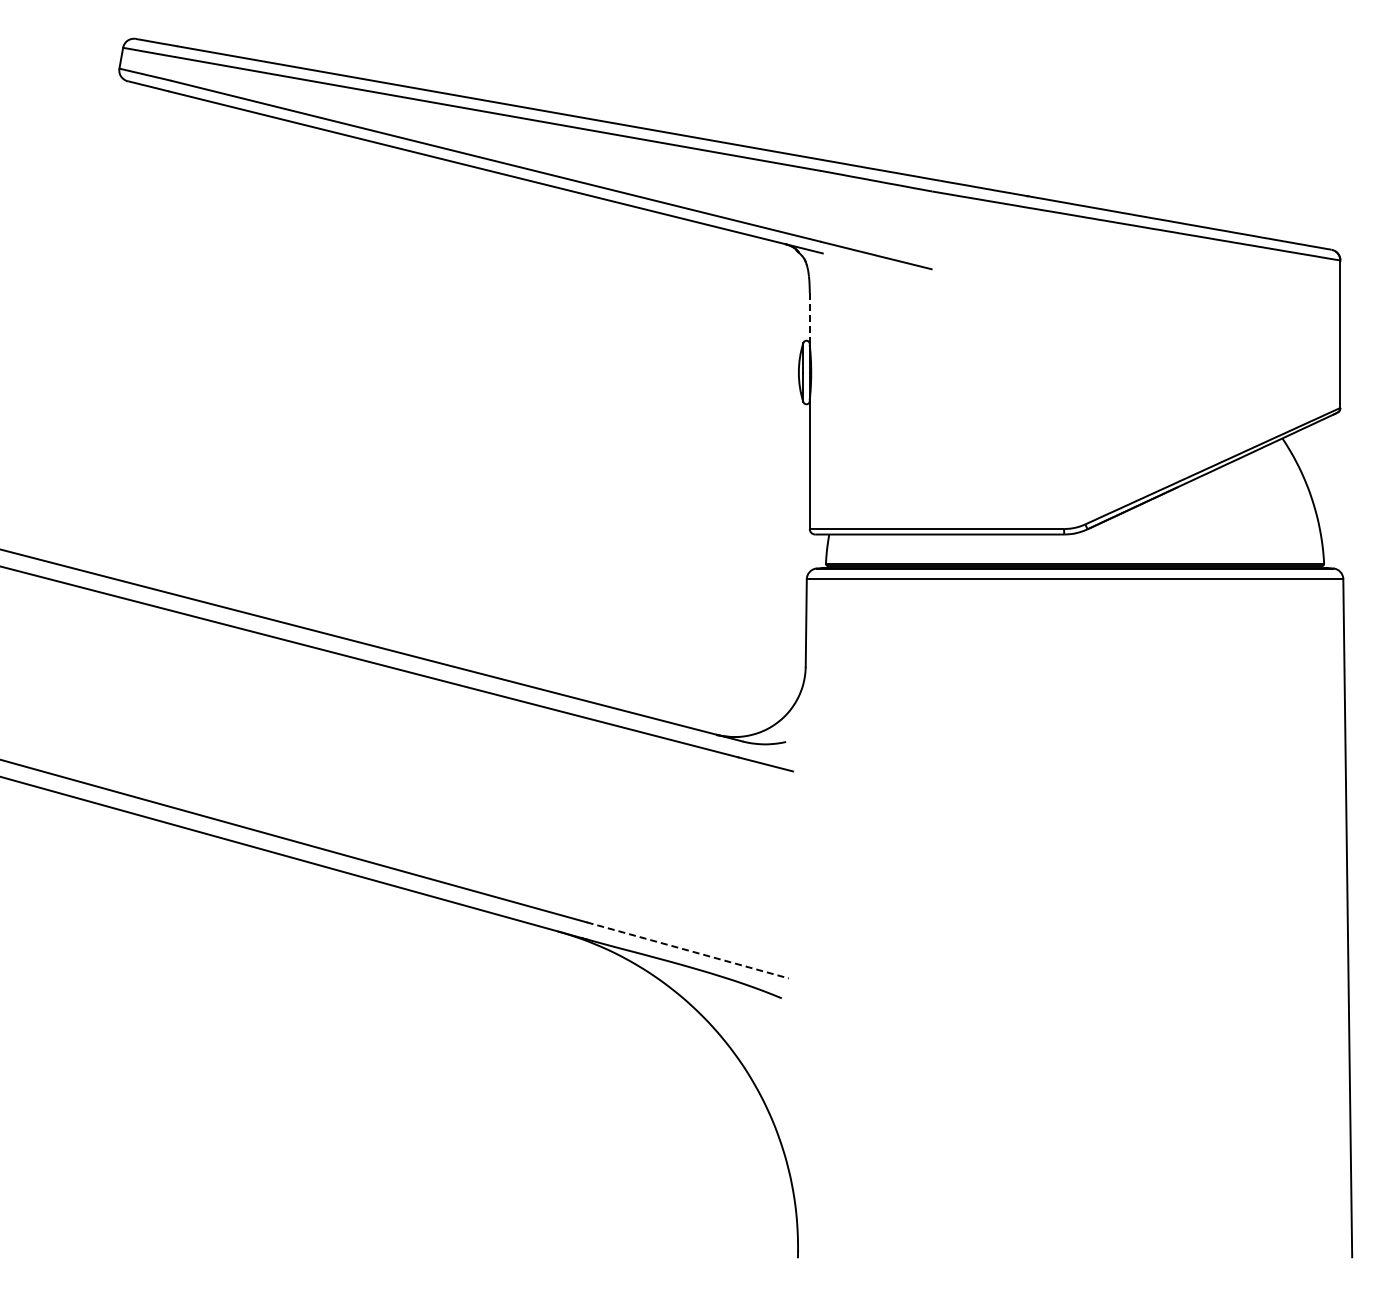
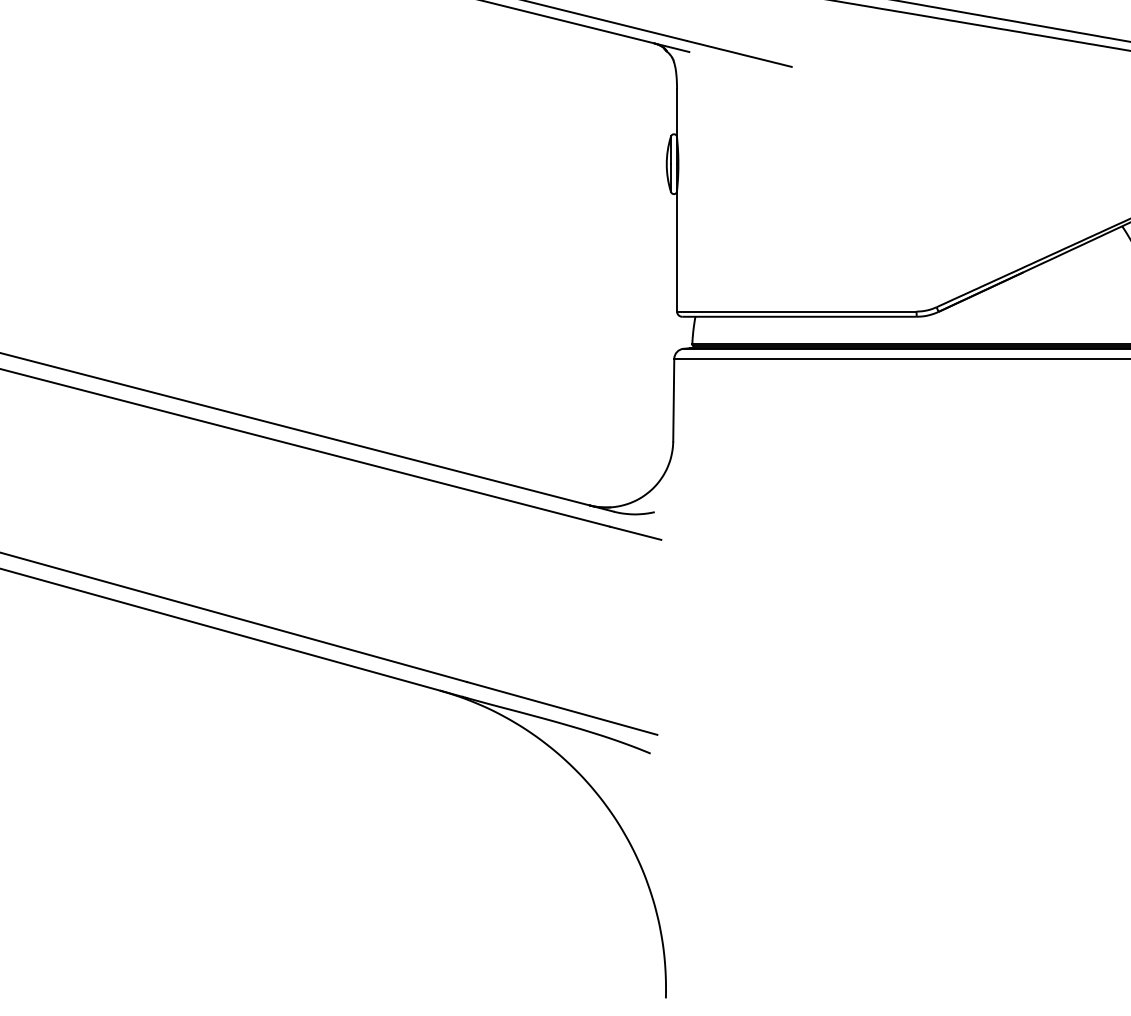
line: (809, 319) -> (676, 114), dashed -> solid
line: (687, 950) -> (561, 708), dashed -> solid

